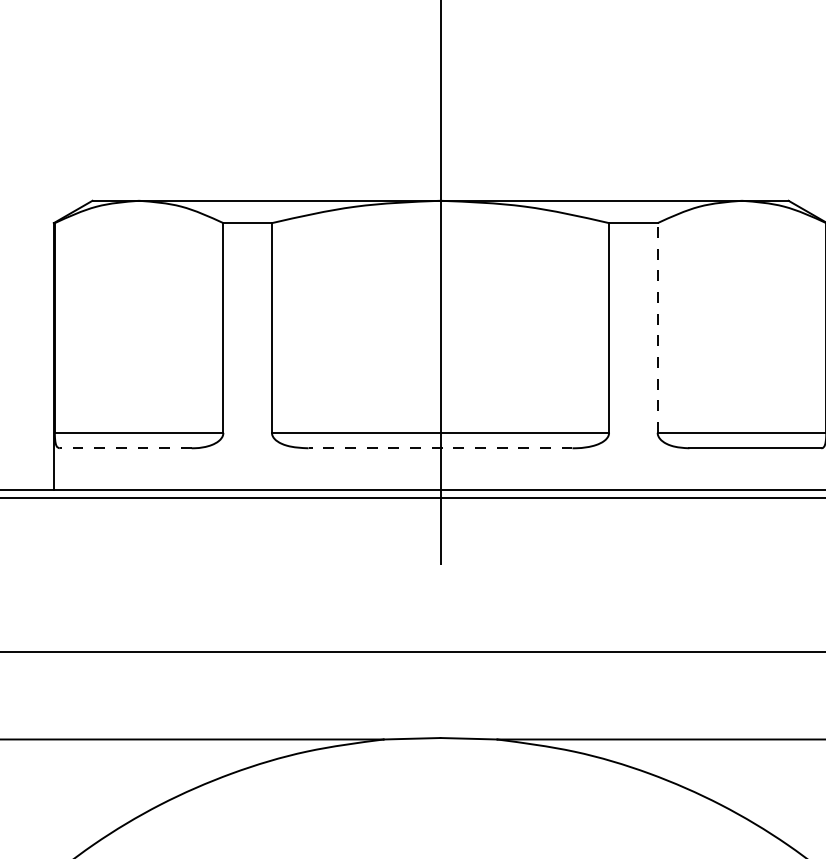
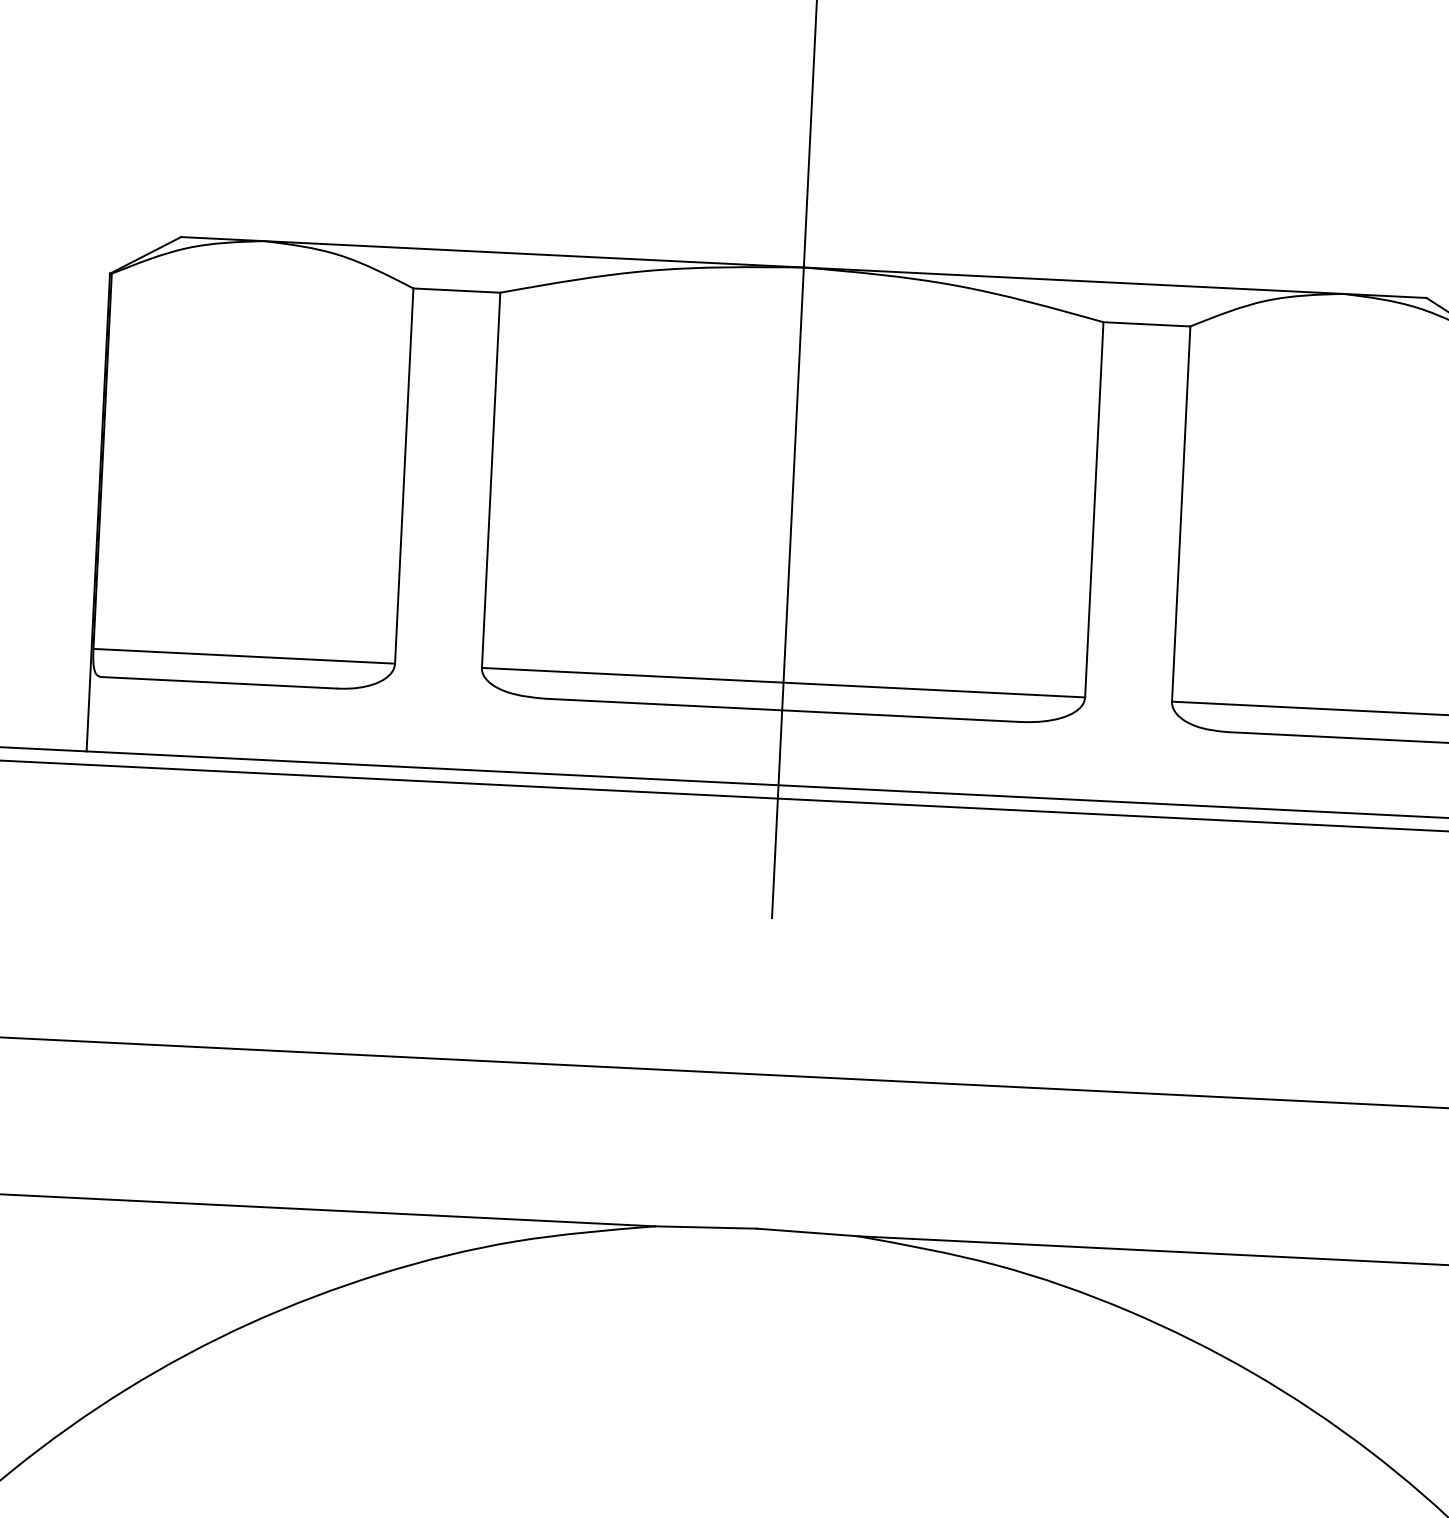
line: (657, 327) -> (1180, 513), dashed -> solid
line: (125, 448) -> (218, 683), dashed -> solid
line: (440, 448) -> (782, 710), dashed -> solid

